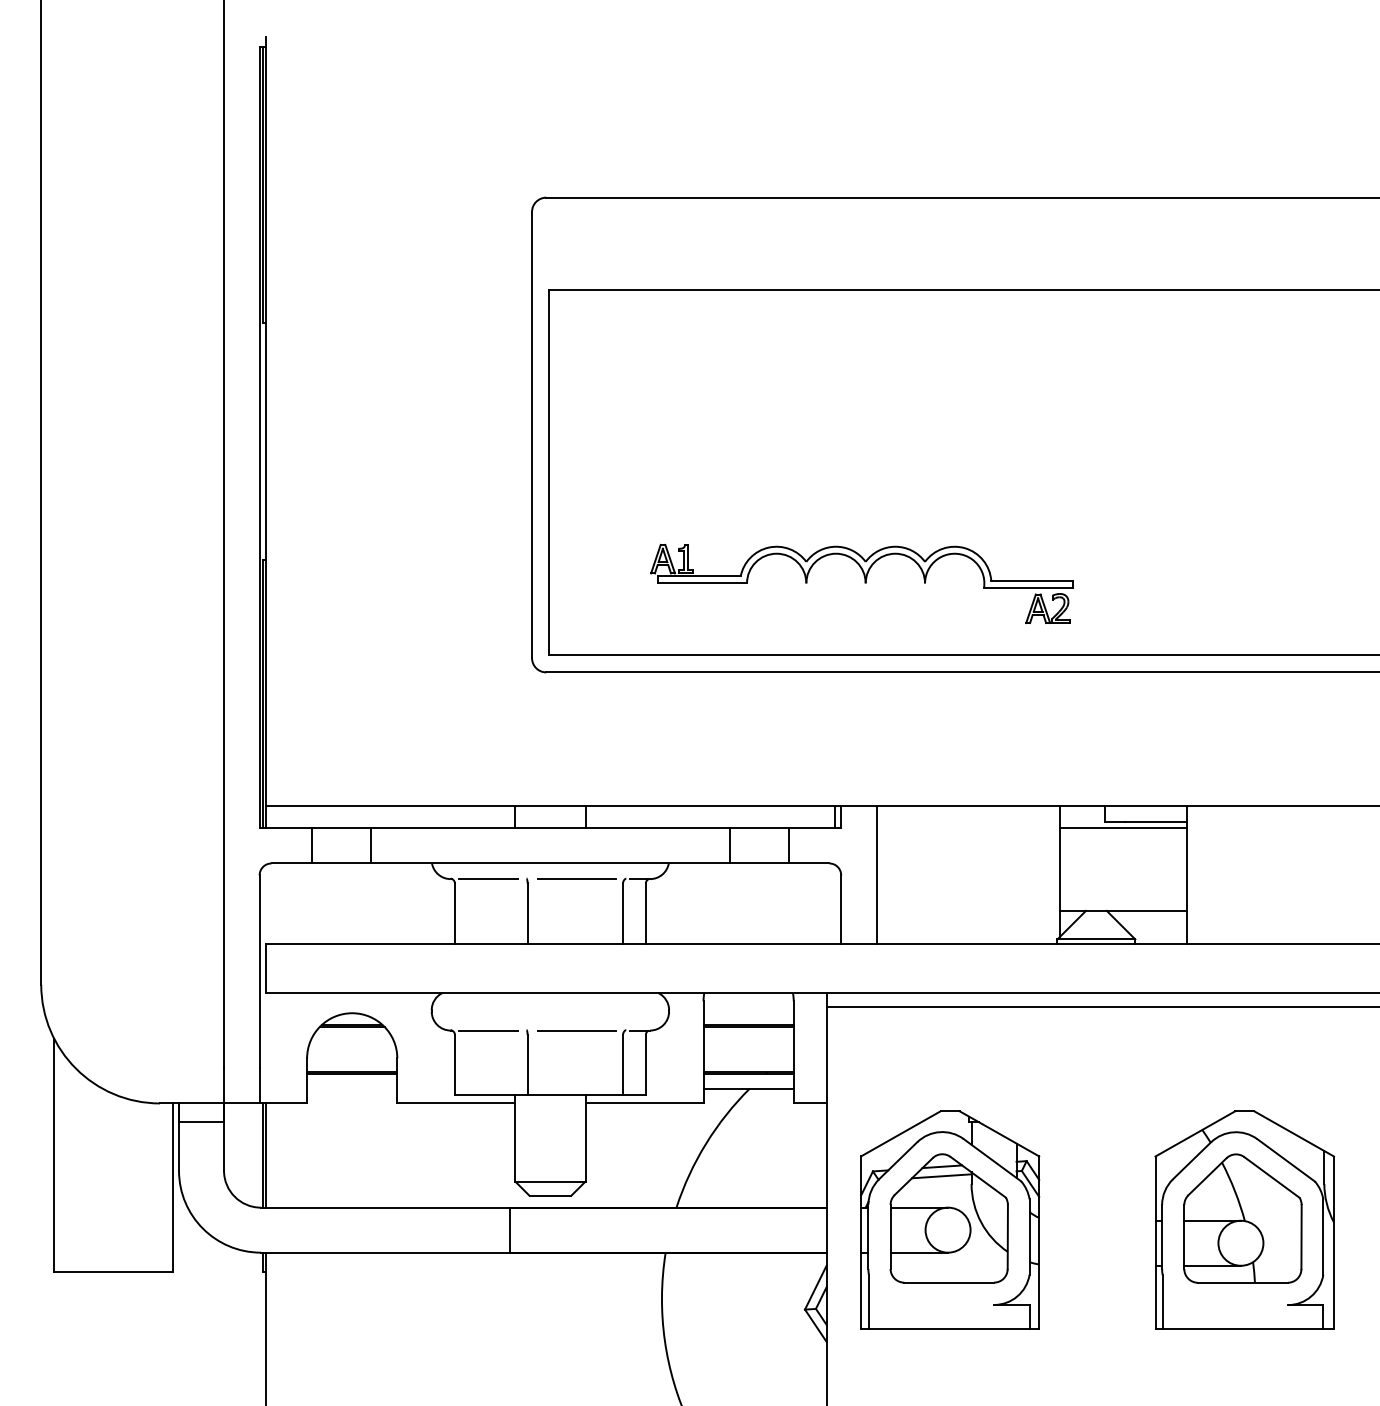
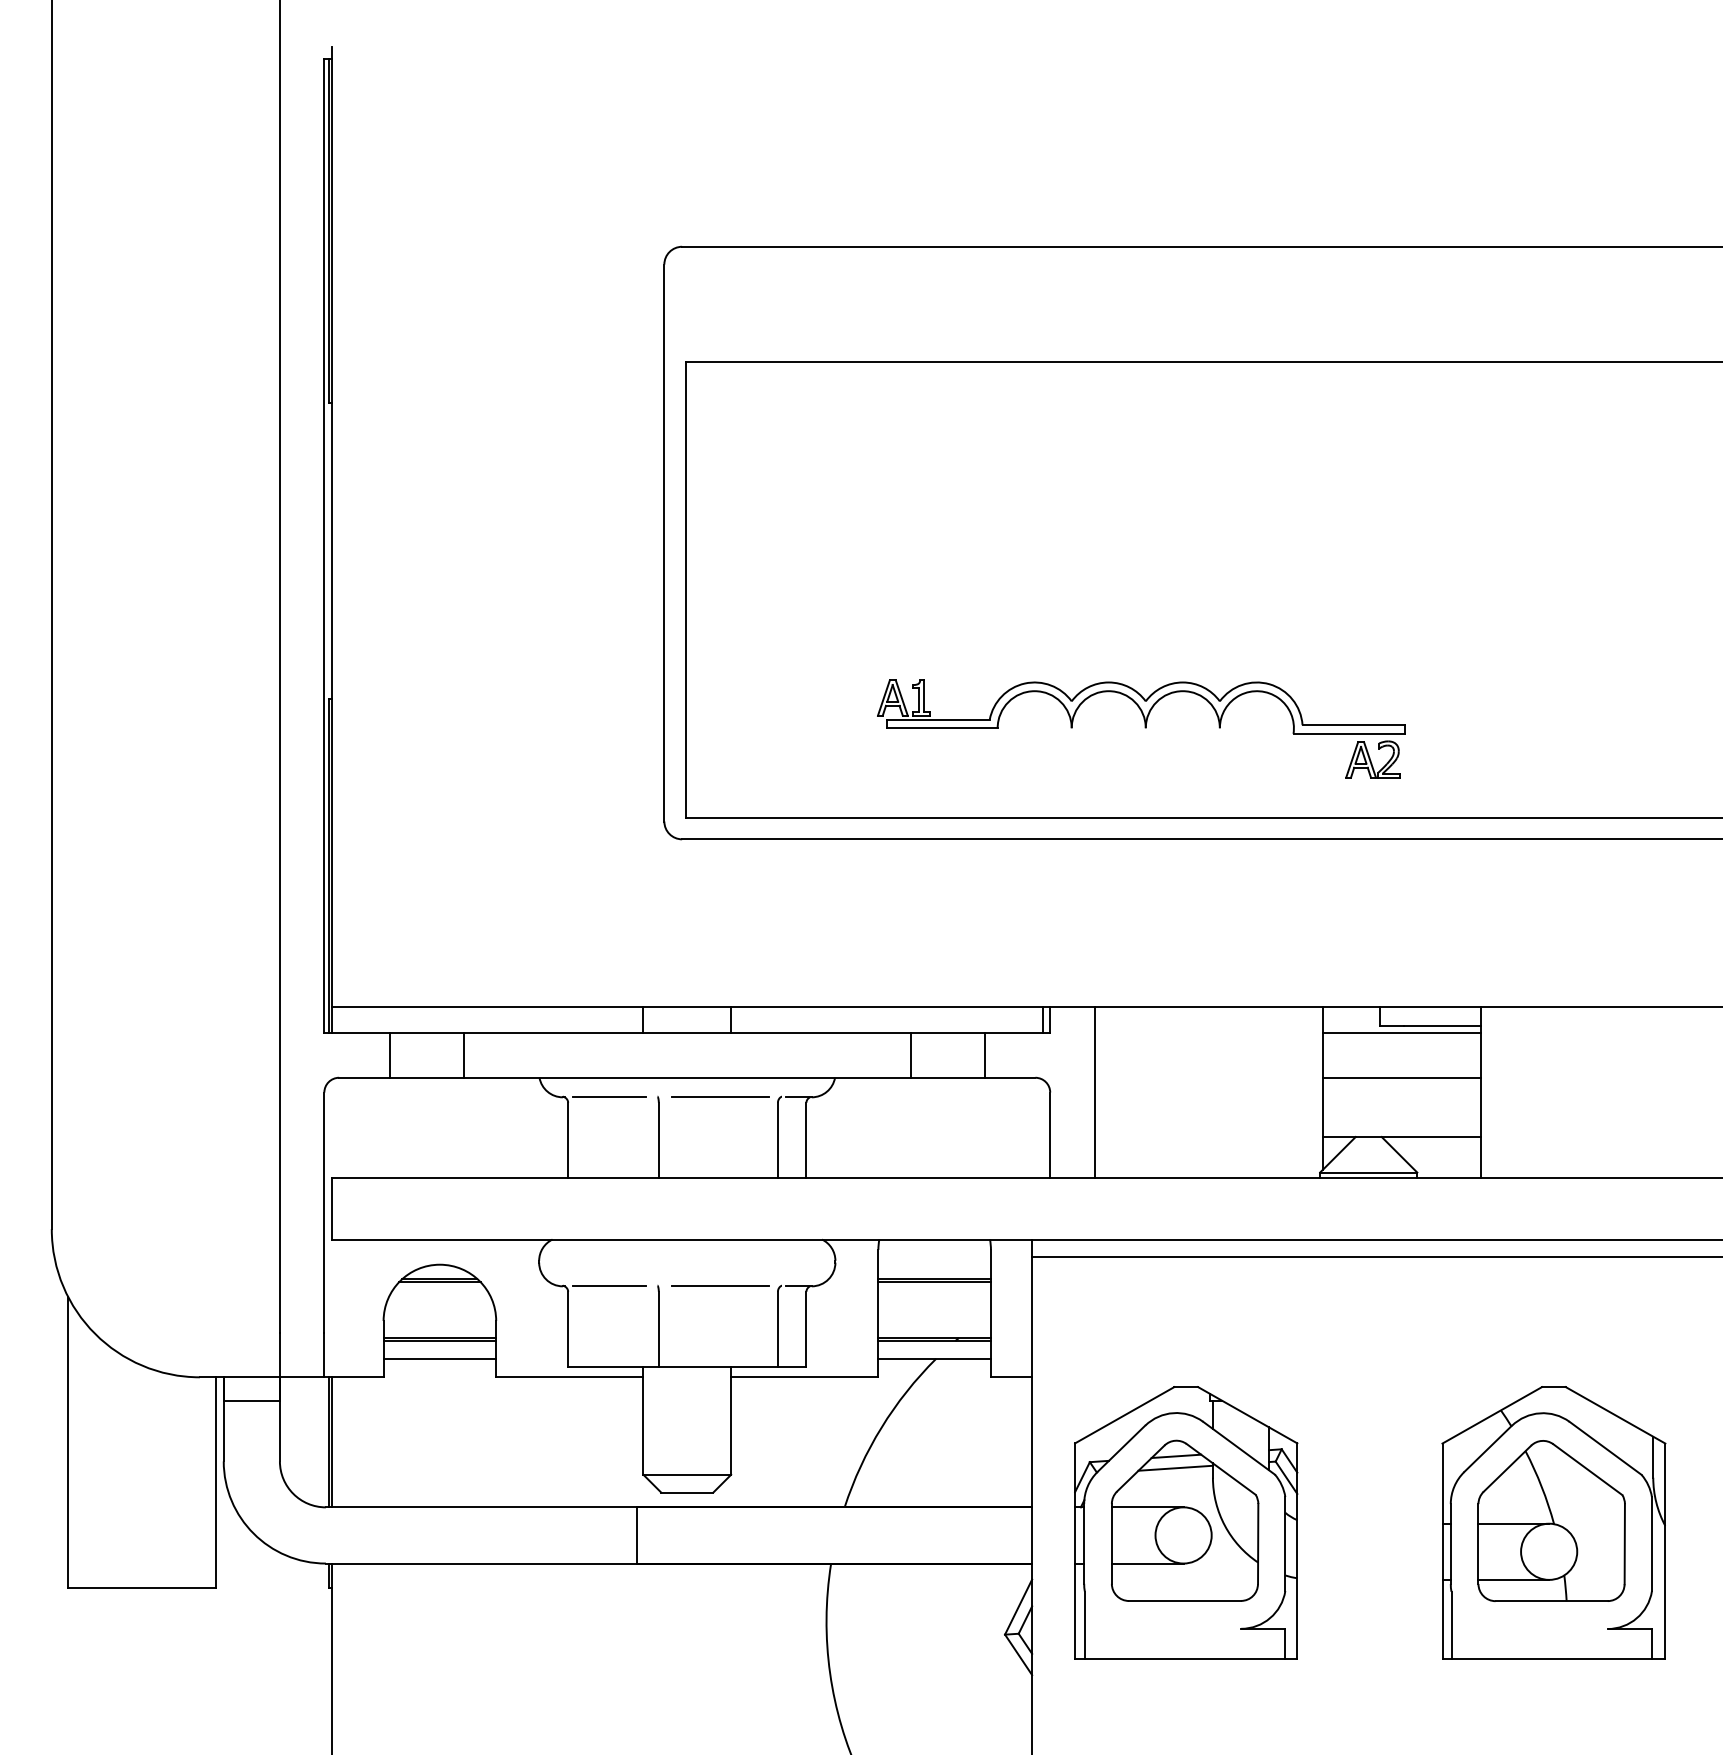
part: (862, 583) -> (1141, 728), moved
line: (1122, 863) -> (1401, 1077), added
line: (351, 1088) -> (439, 1358), added

